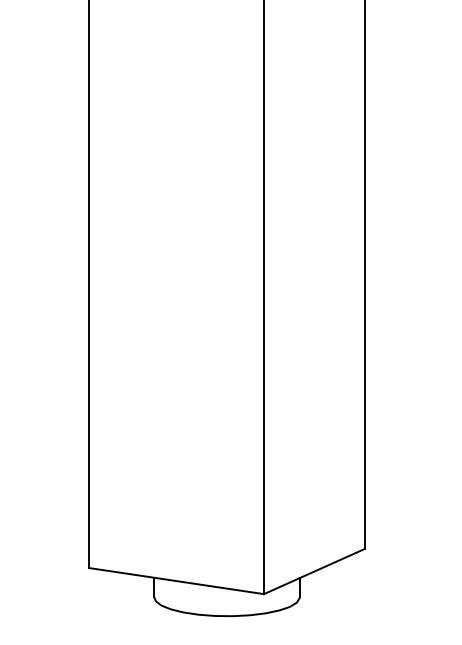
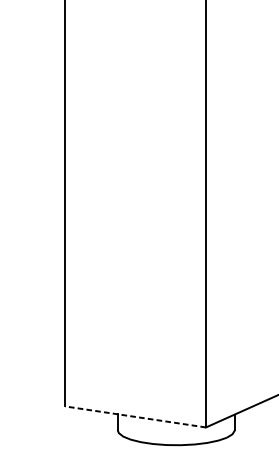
line: (176, 581) -> (135, 417), solid -> dashed

